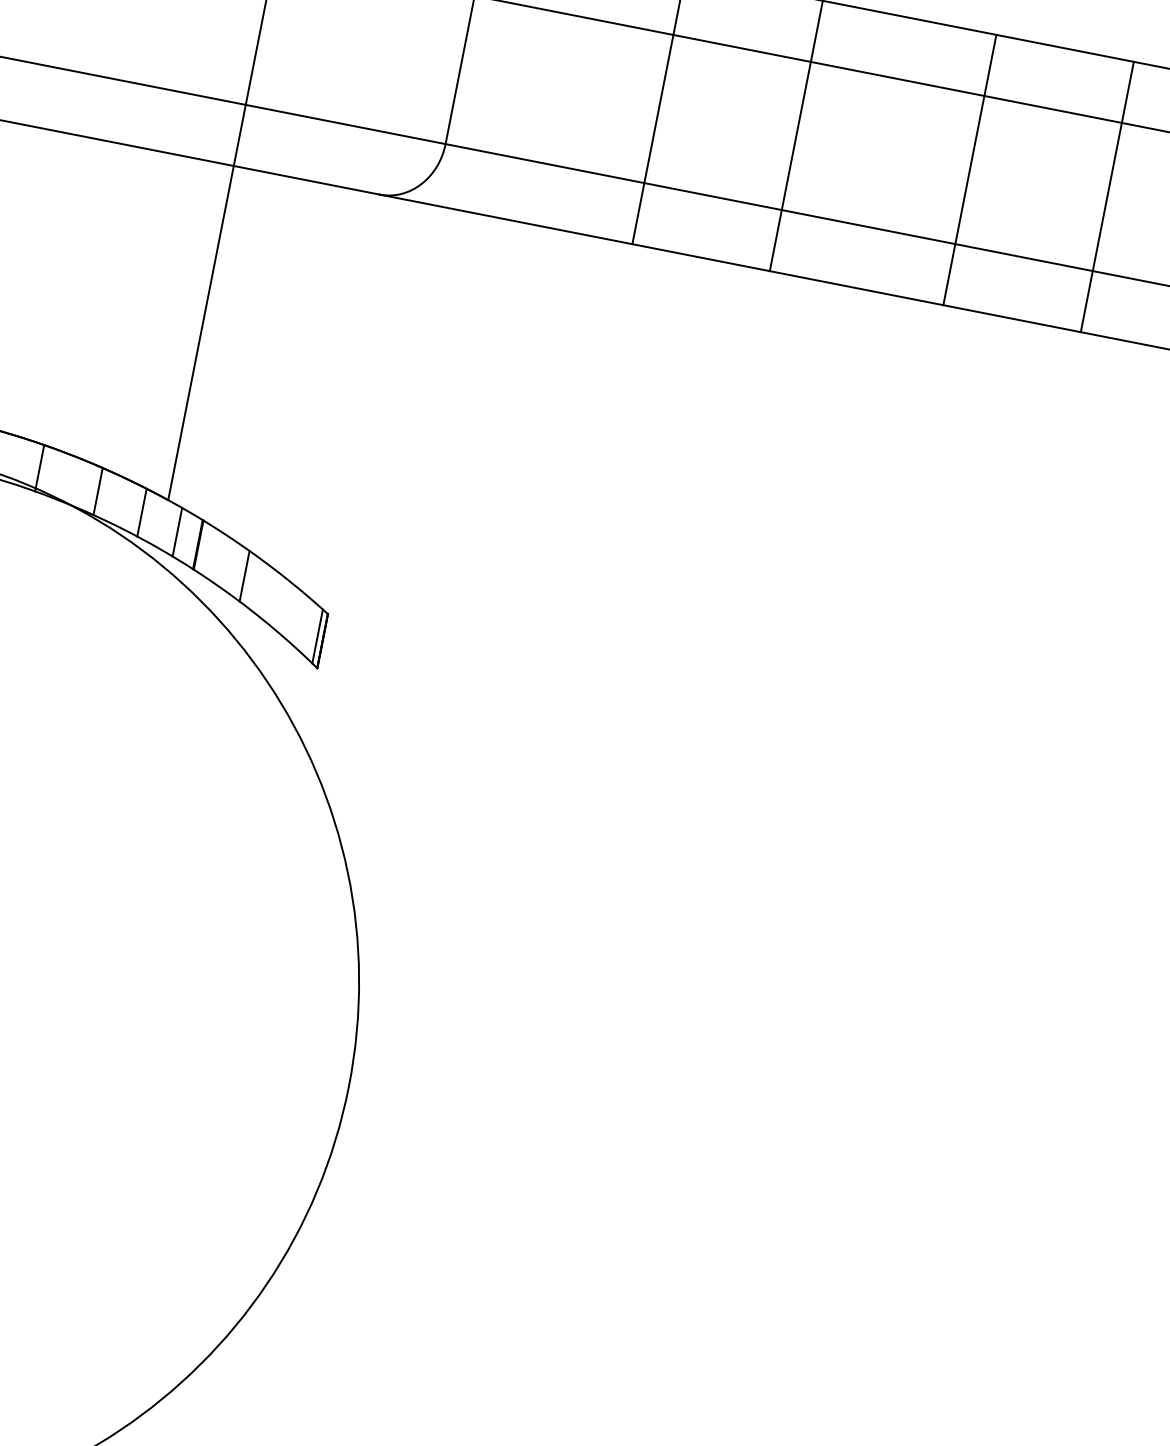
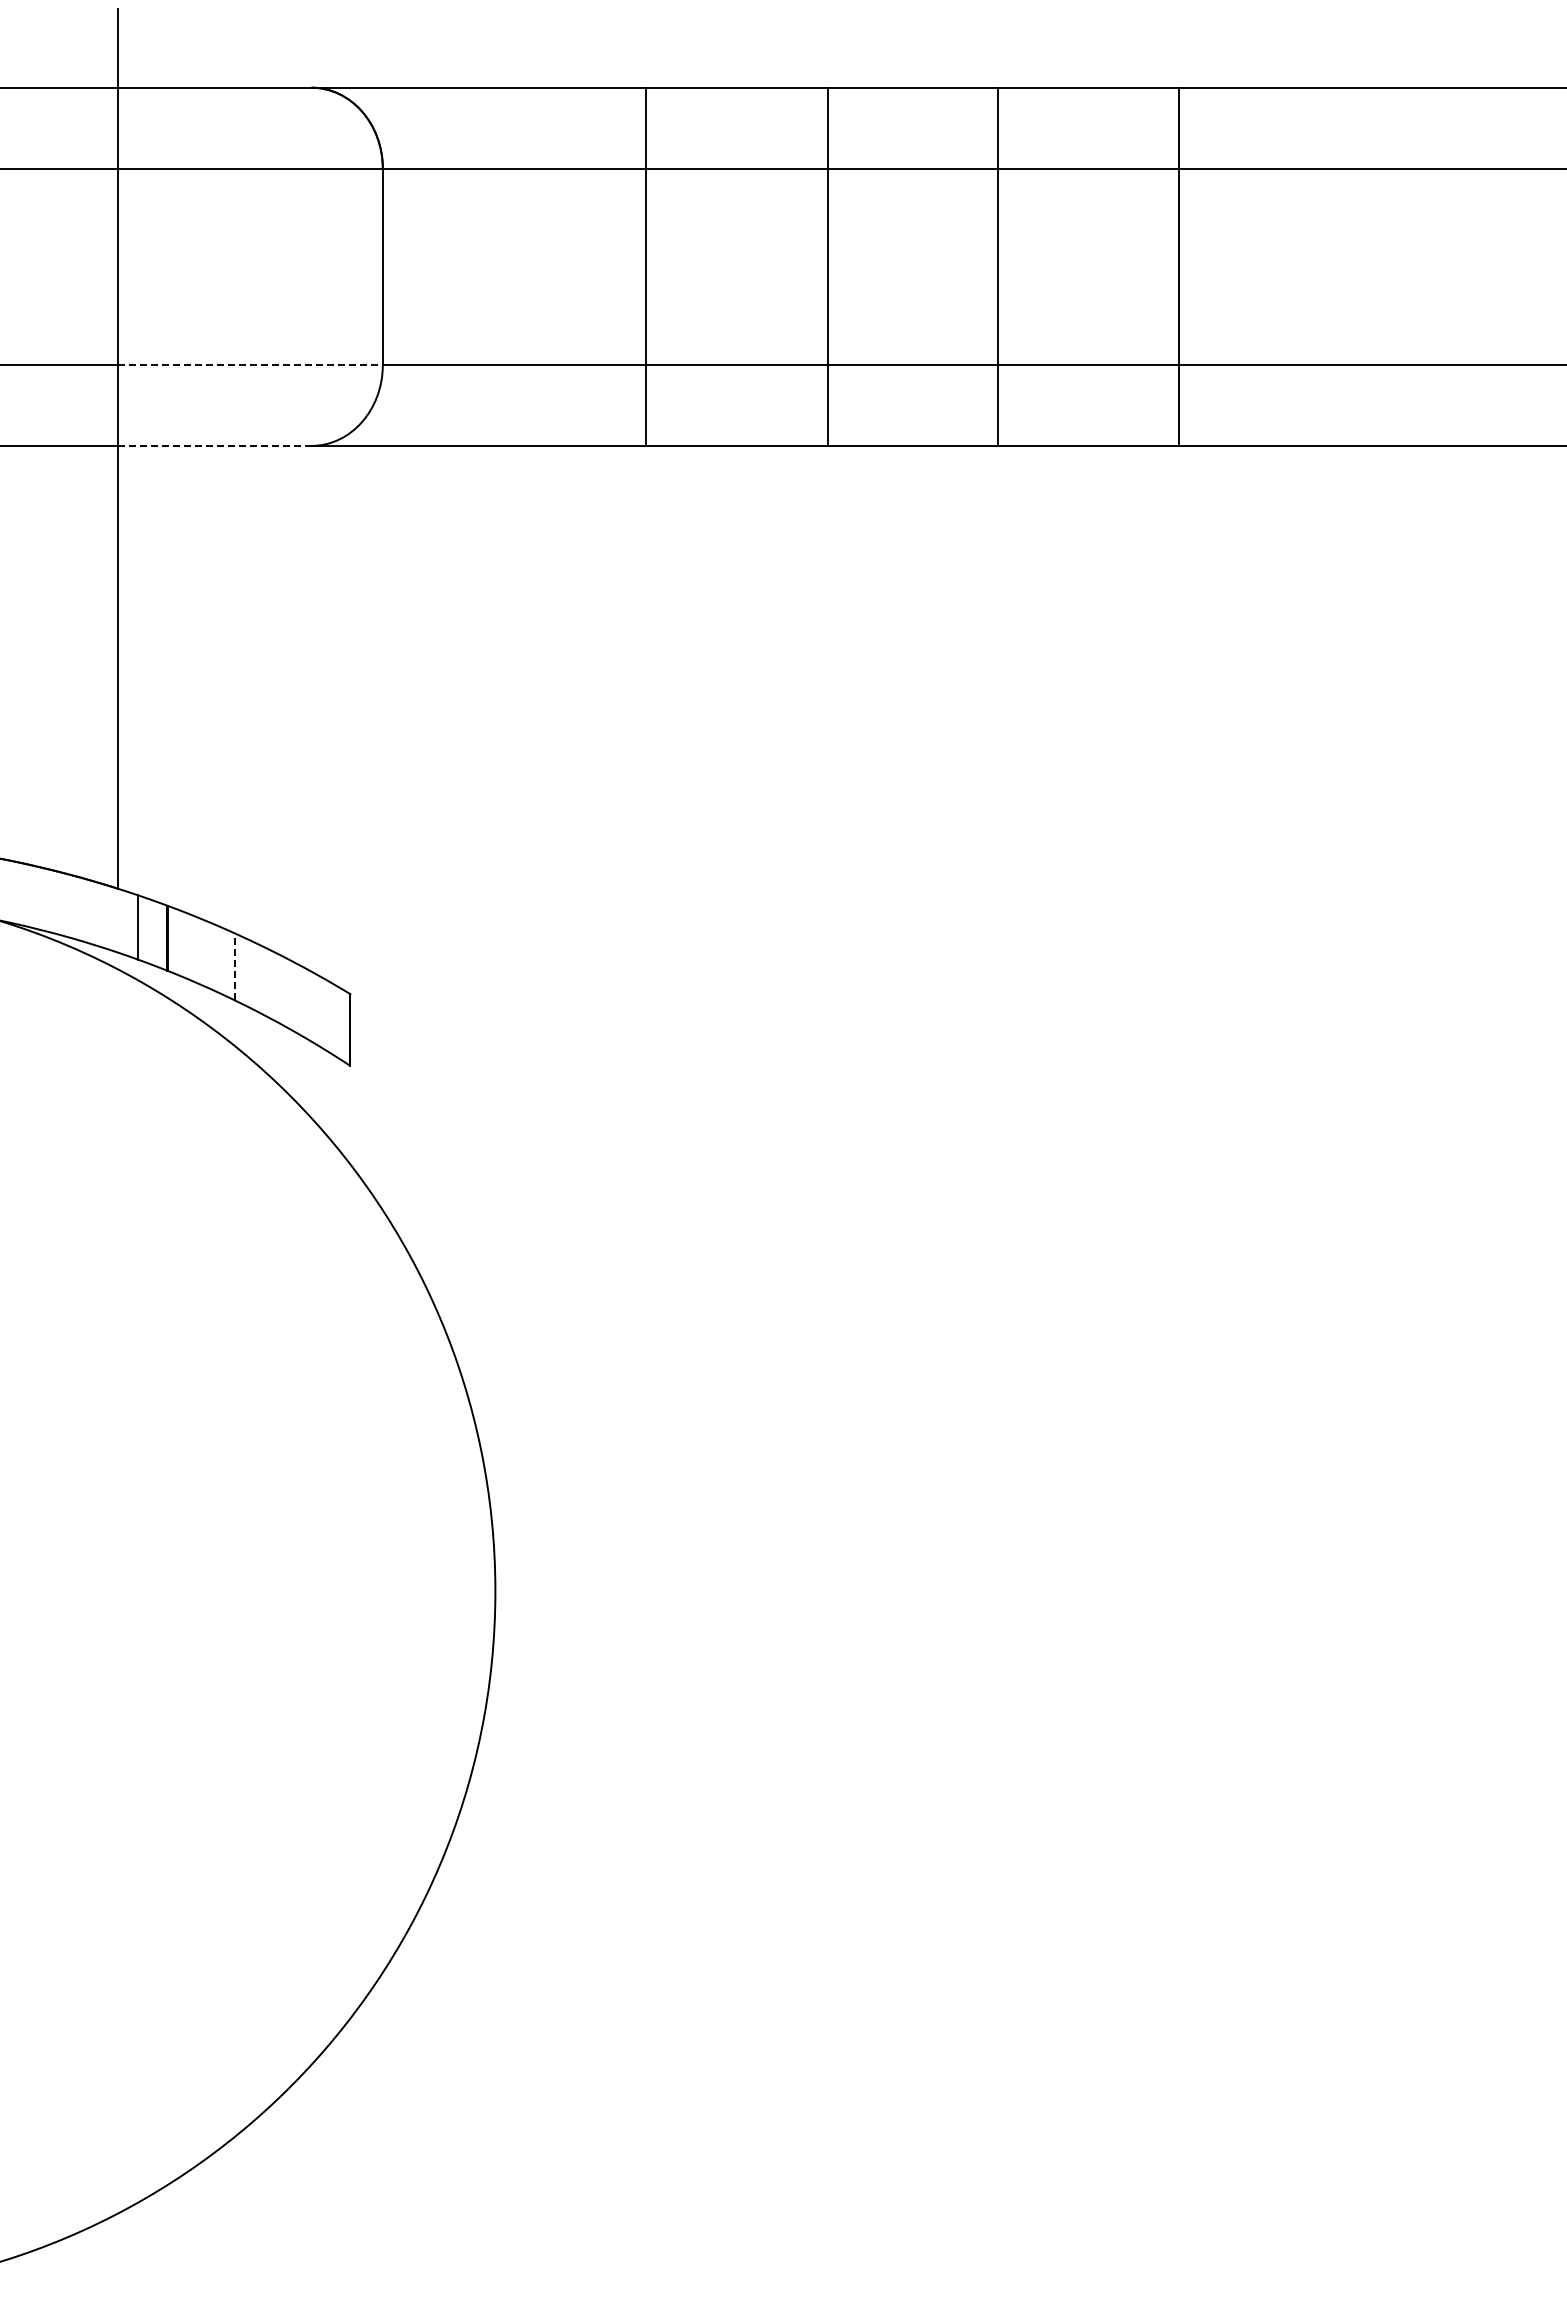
line: (345, 124) -> (250, 364), solid -> dashed
line: (970, 169) -> (998, 266), moved
line: (306, 179) -> (214, 445), solid -> dashed
line: (1107, 196) -> (1178, 266), moved
line: (98, 491) -> (26, 895), removed
line: (141, 512) -> (87, 910), removed
line: (244, 576) -> (234, 966), solid -> dashed
line: (317, 636) -> (342, 1025), removed

